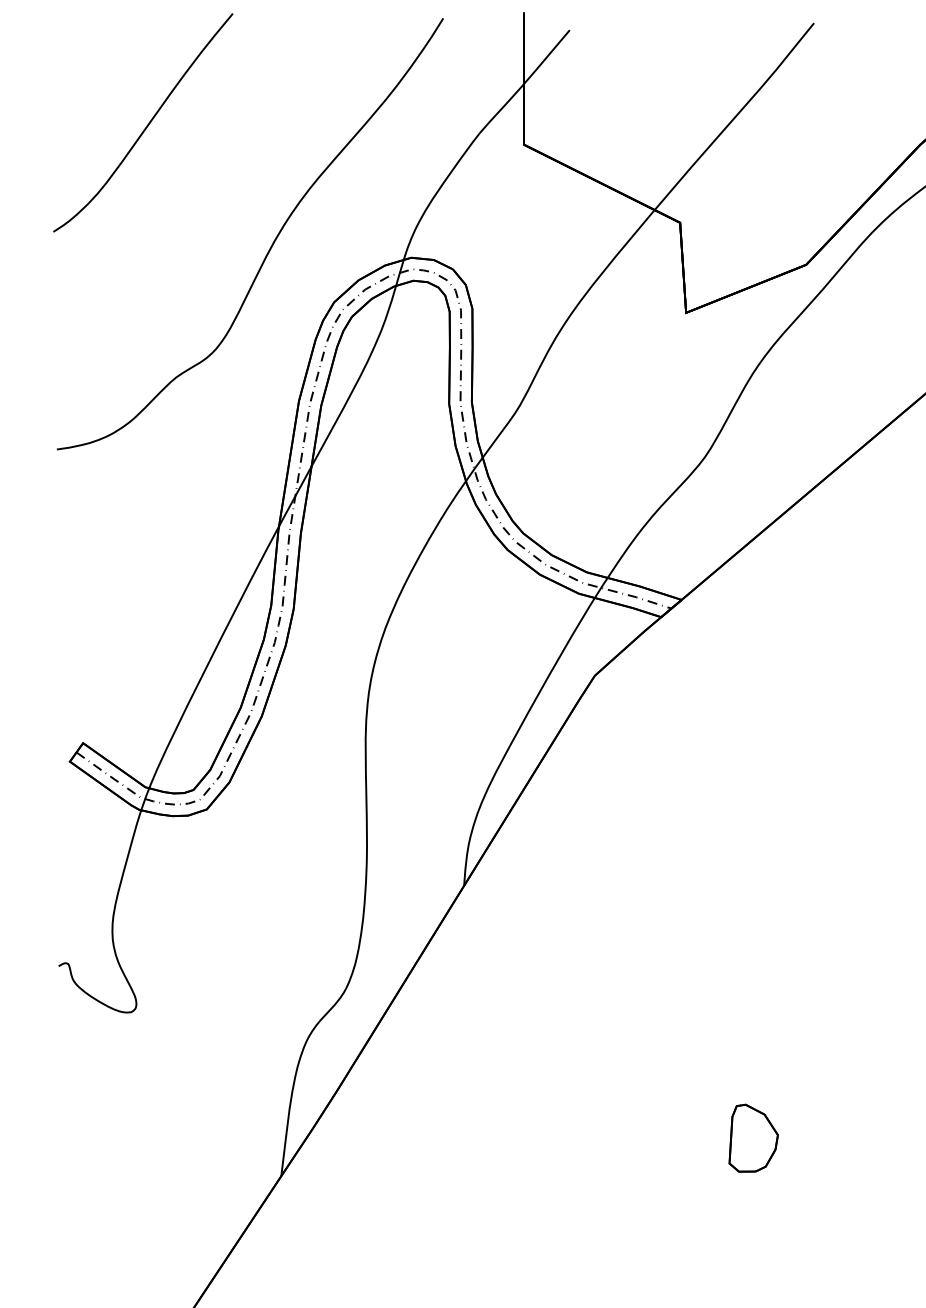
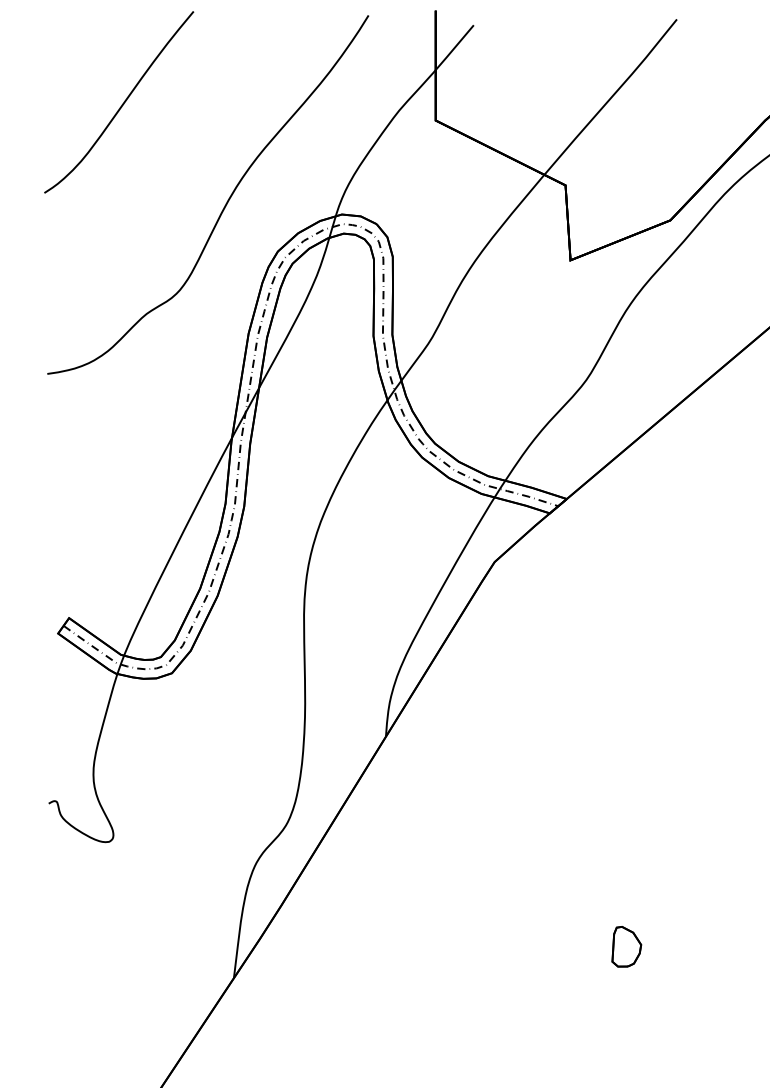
part: (753, 1138) -> (626, 946), size x0.71

